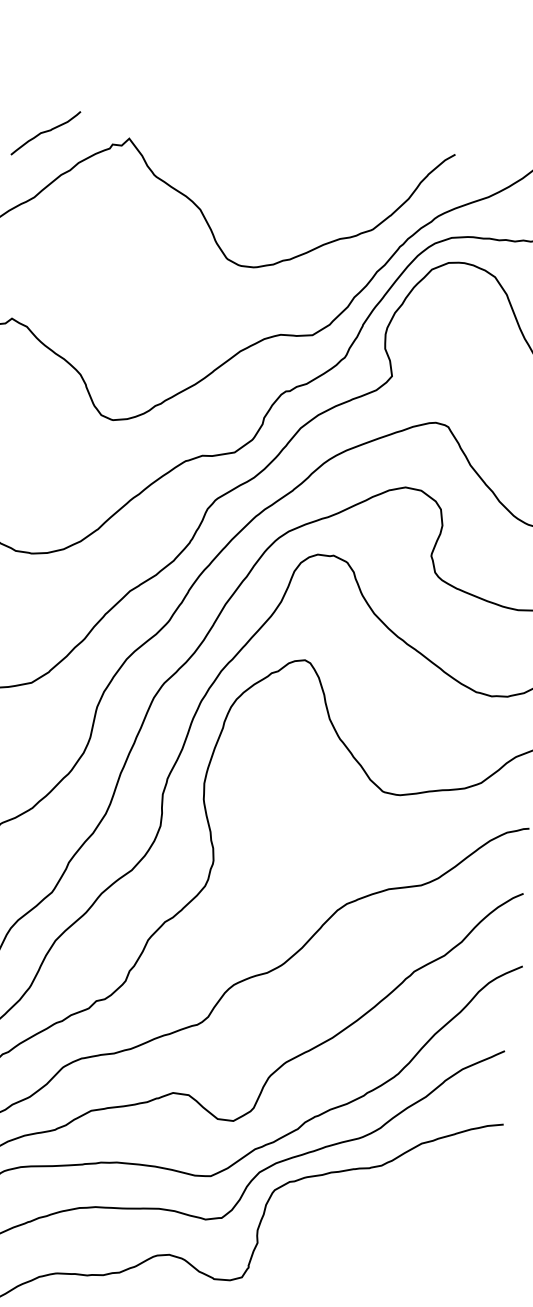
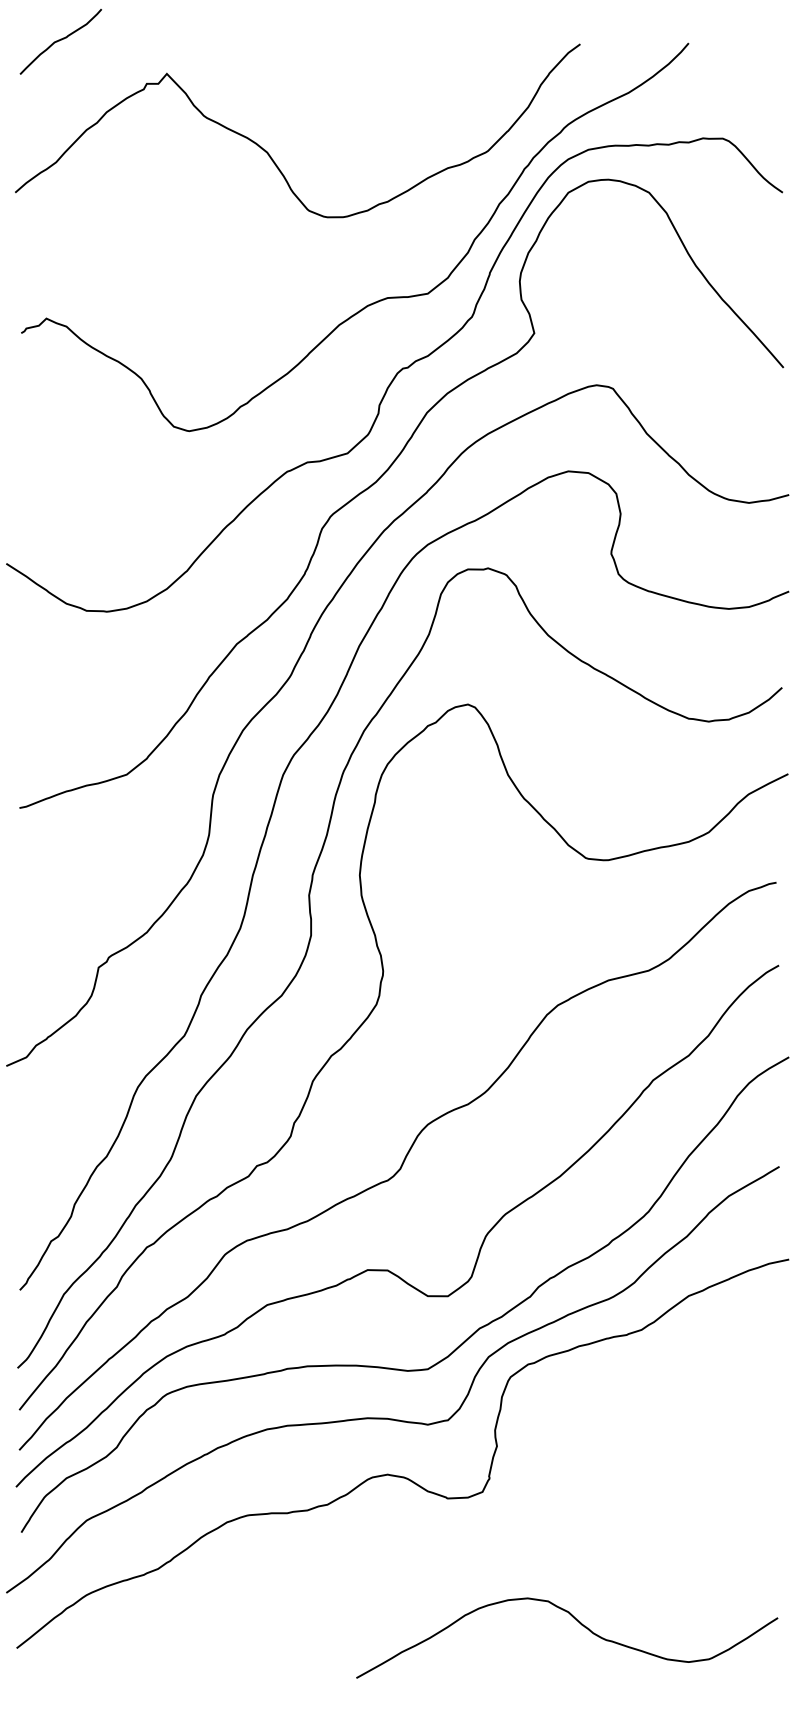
curve: (45, 132) -> (60, 40), moved

